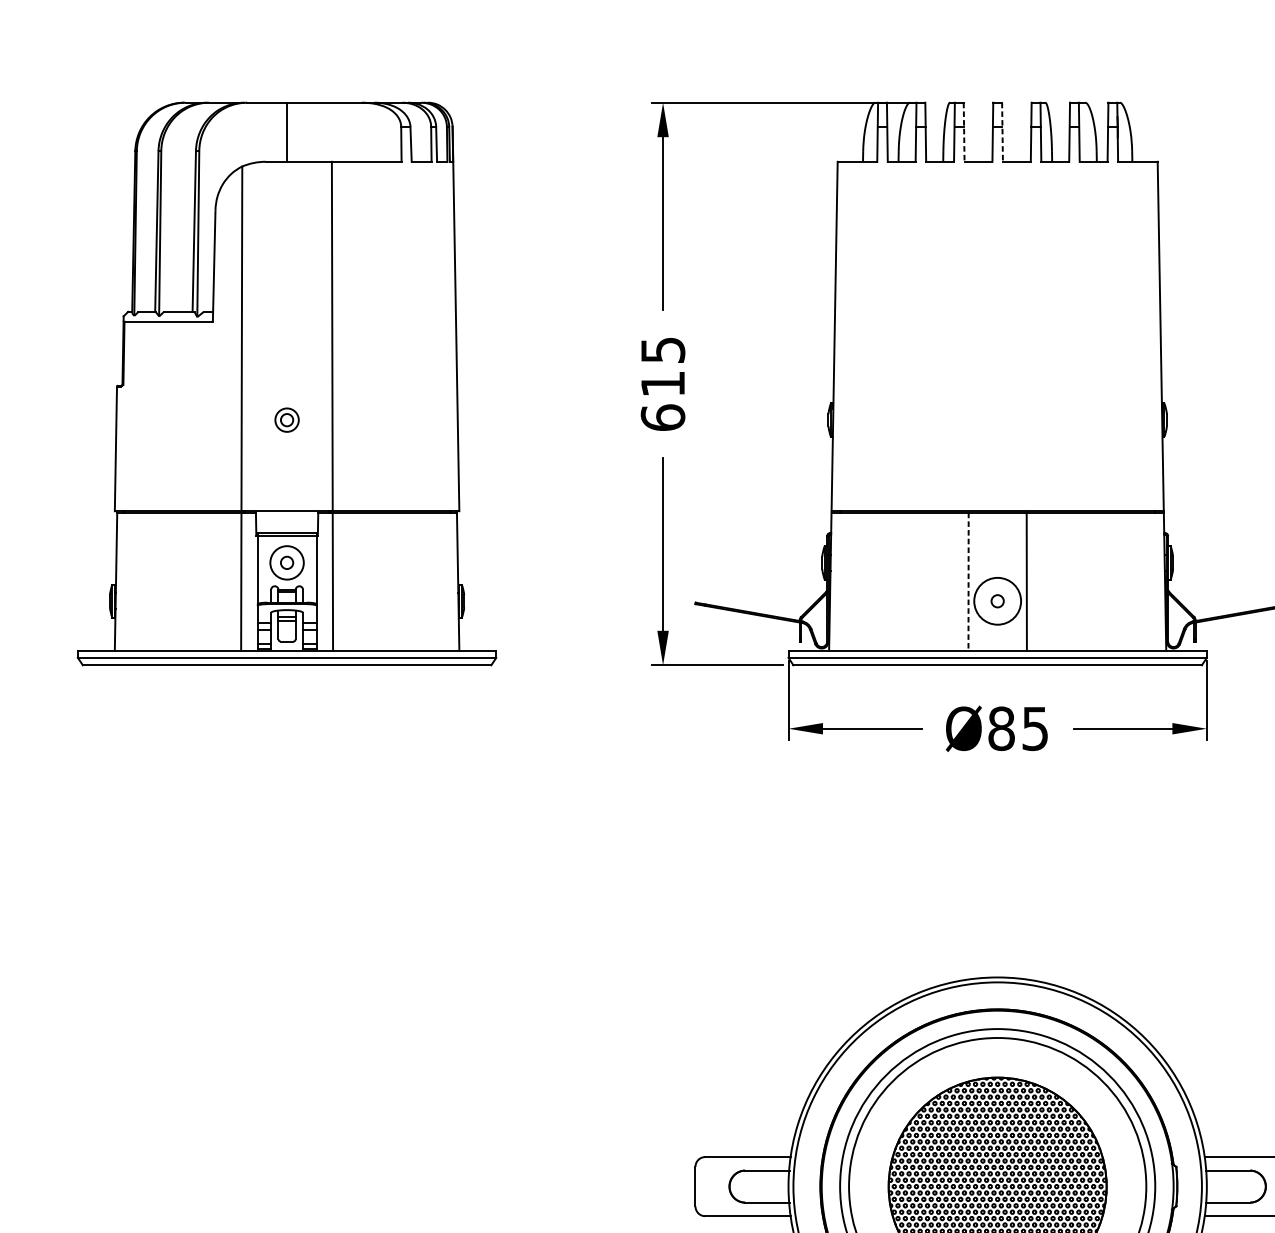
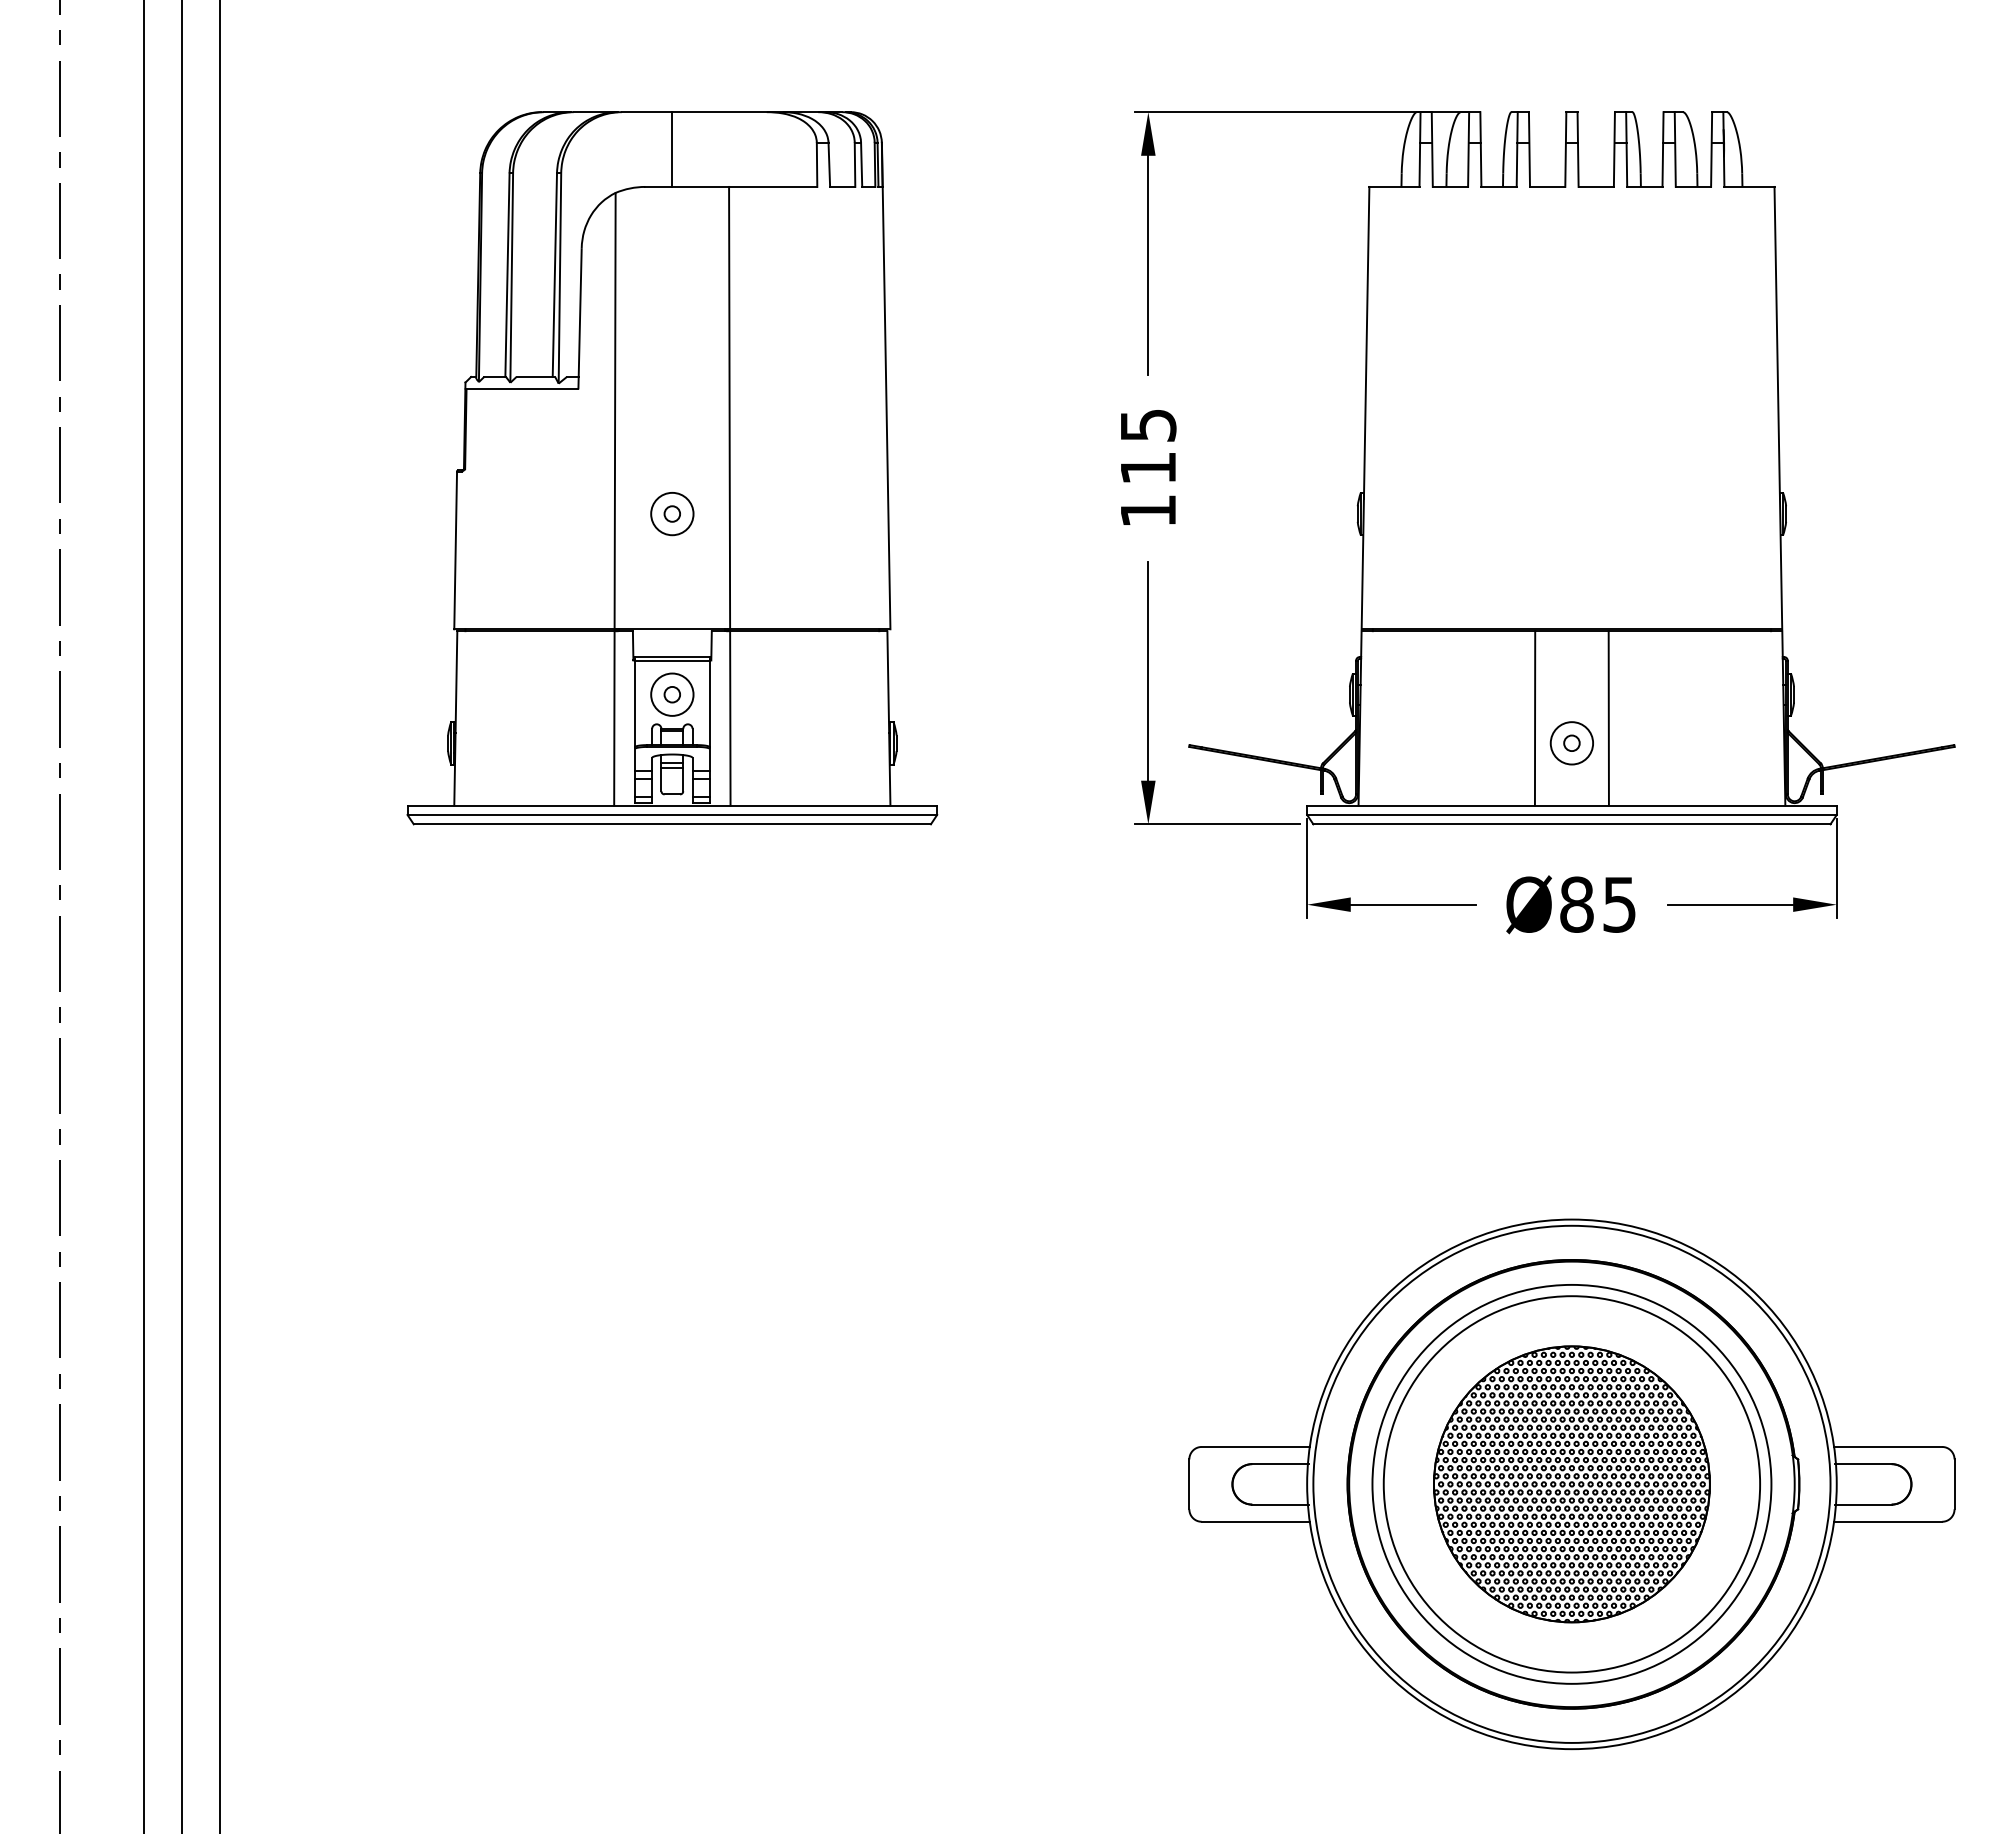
line: (964, 133) -> (1529, 150), dashed -> solid
line: (1002, 133) -> (1578, 150), dashed -> solid
text: (663, 417) -> (1148, 510), 615 -> 115
circle: (287, 419) -> (672, 513), size x1.43
line: (968, 581) -> (1535, 718), dashed -> solid
circle: (997, 601) -> (1571, 743), size x0.71

